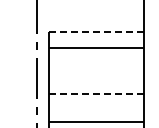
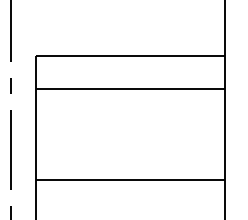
line: (97, 31) -> (132, 55), dashed -> solid
line: (97, 93) -> (132, 179), dashed -> solid

